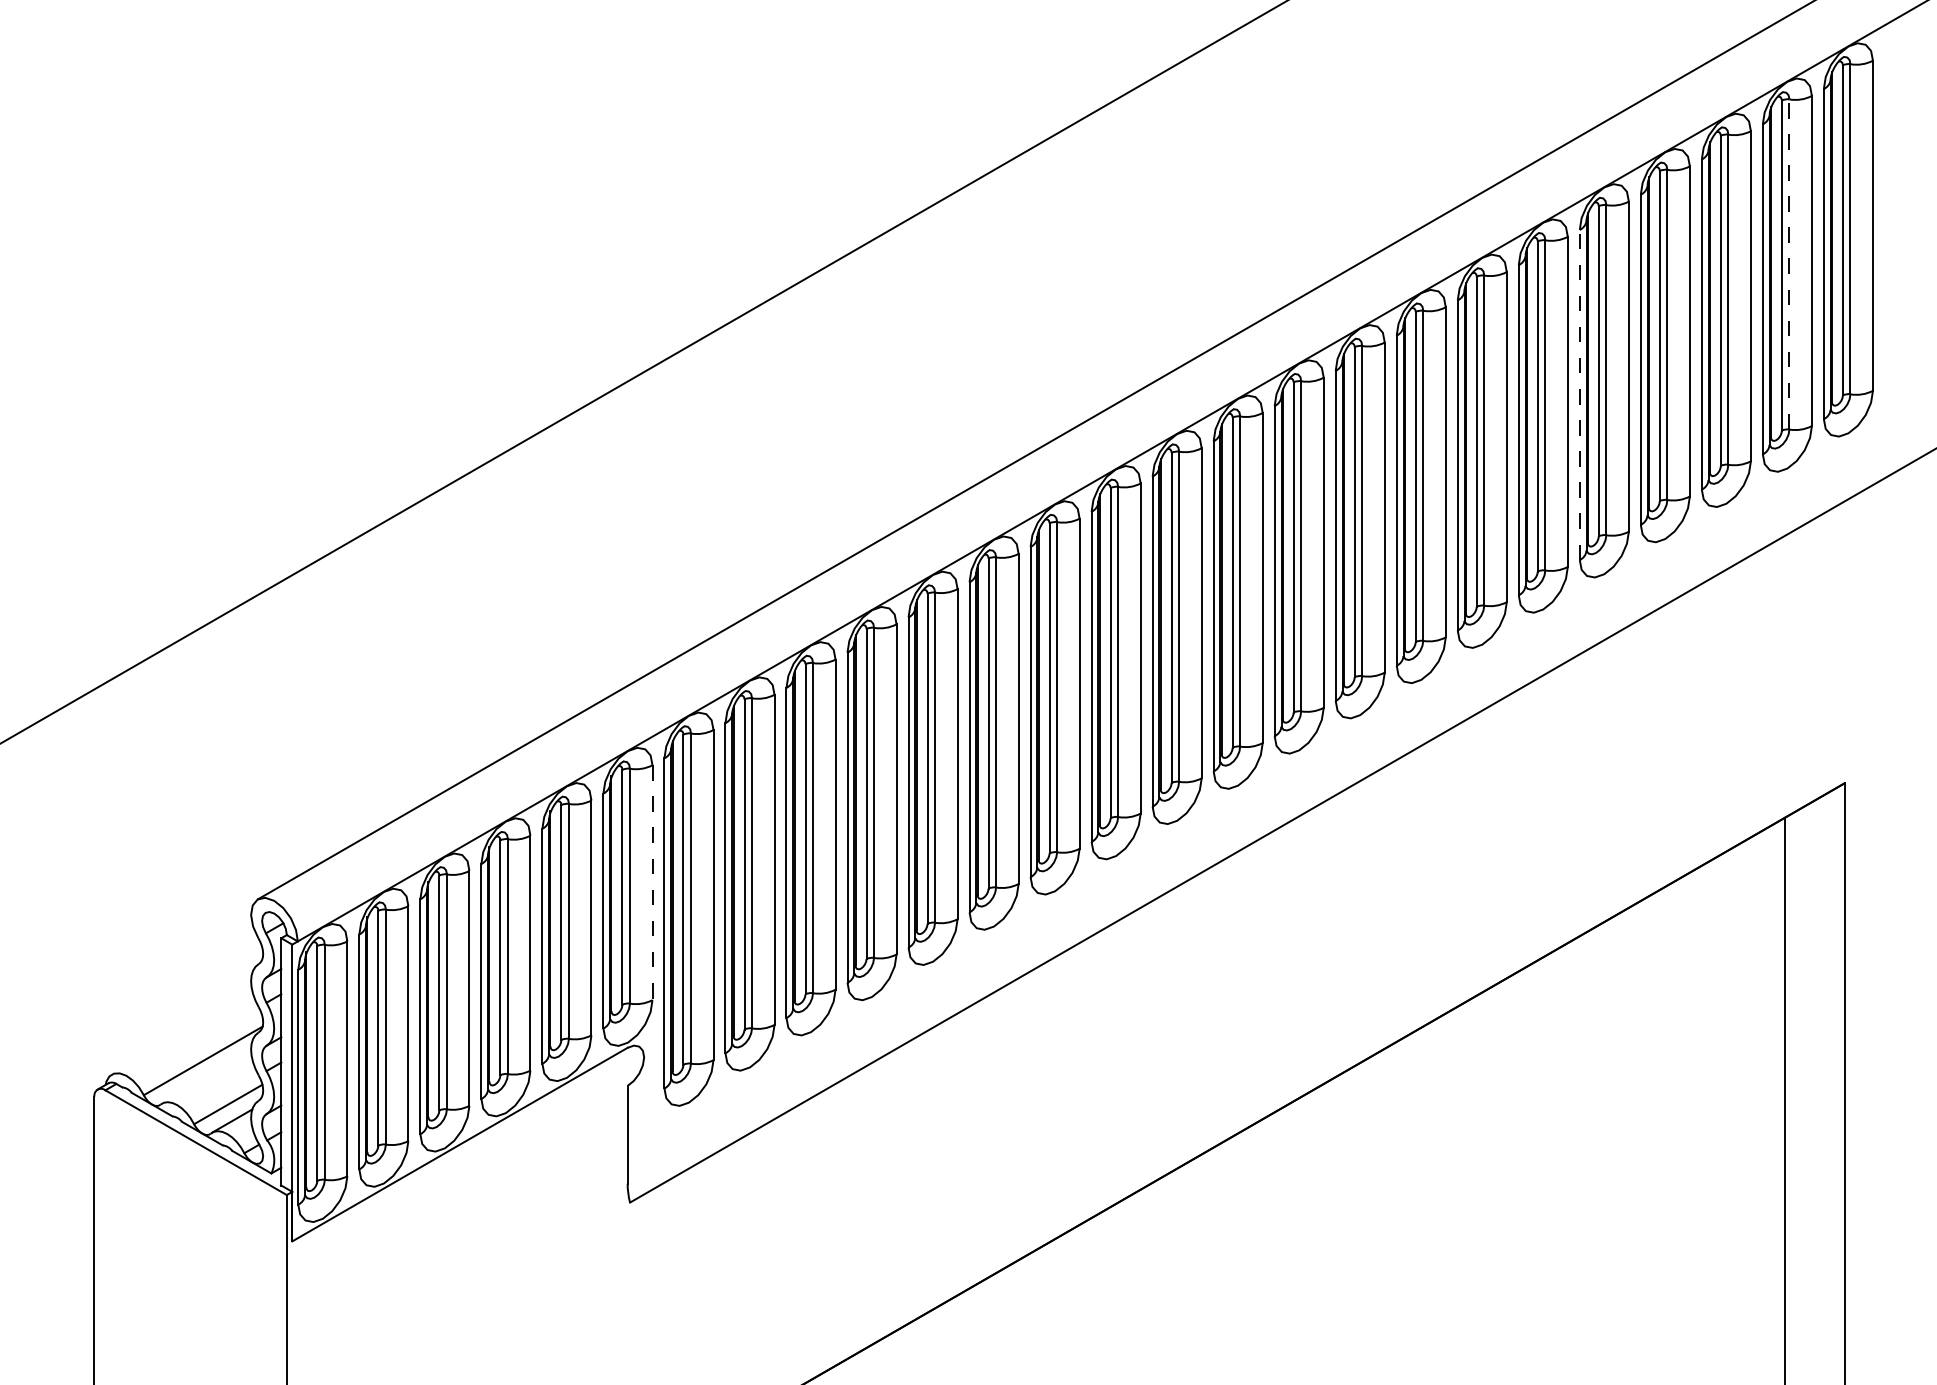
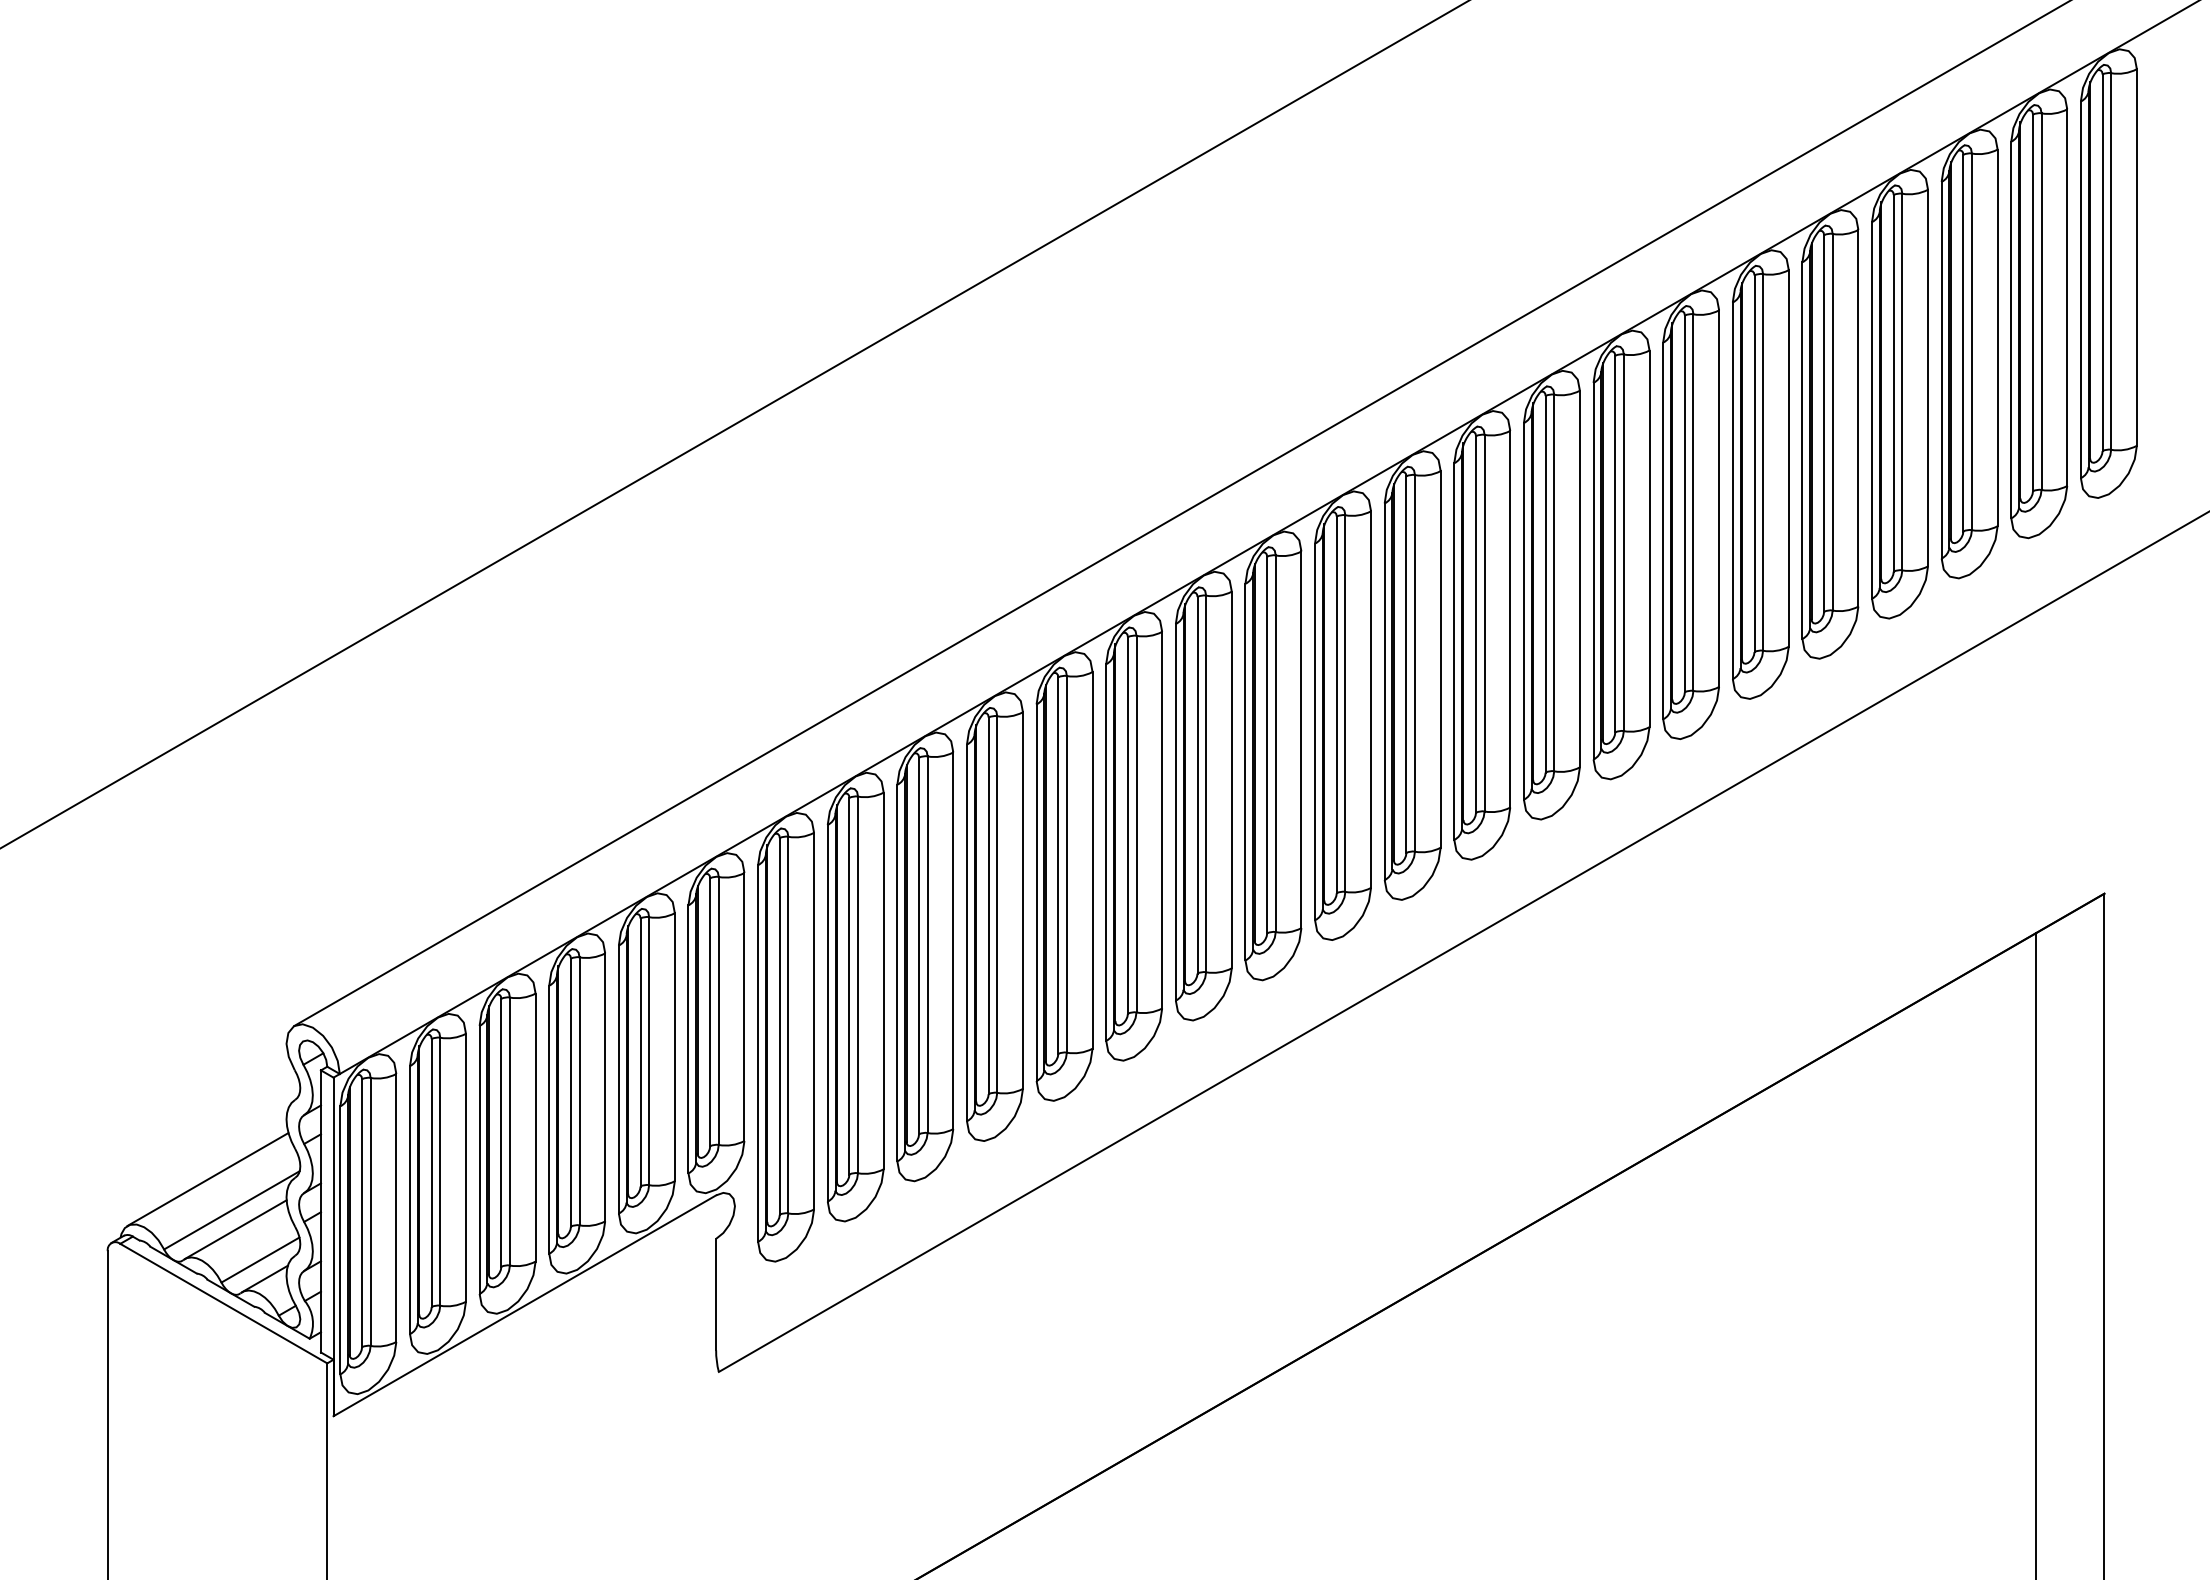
line: (1789, 264) -> (2041, 301), dashed -> solid
line: (1579, 394) -> (1802, 450), dashed -> solid
line: (652, 883) -> (744, 1007), dashed -> solid
line: (181, 1033) -> (207, 1179), added
line: (206, 1077) -> (235, 1229), added

